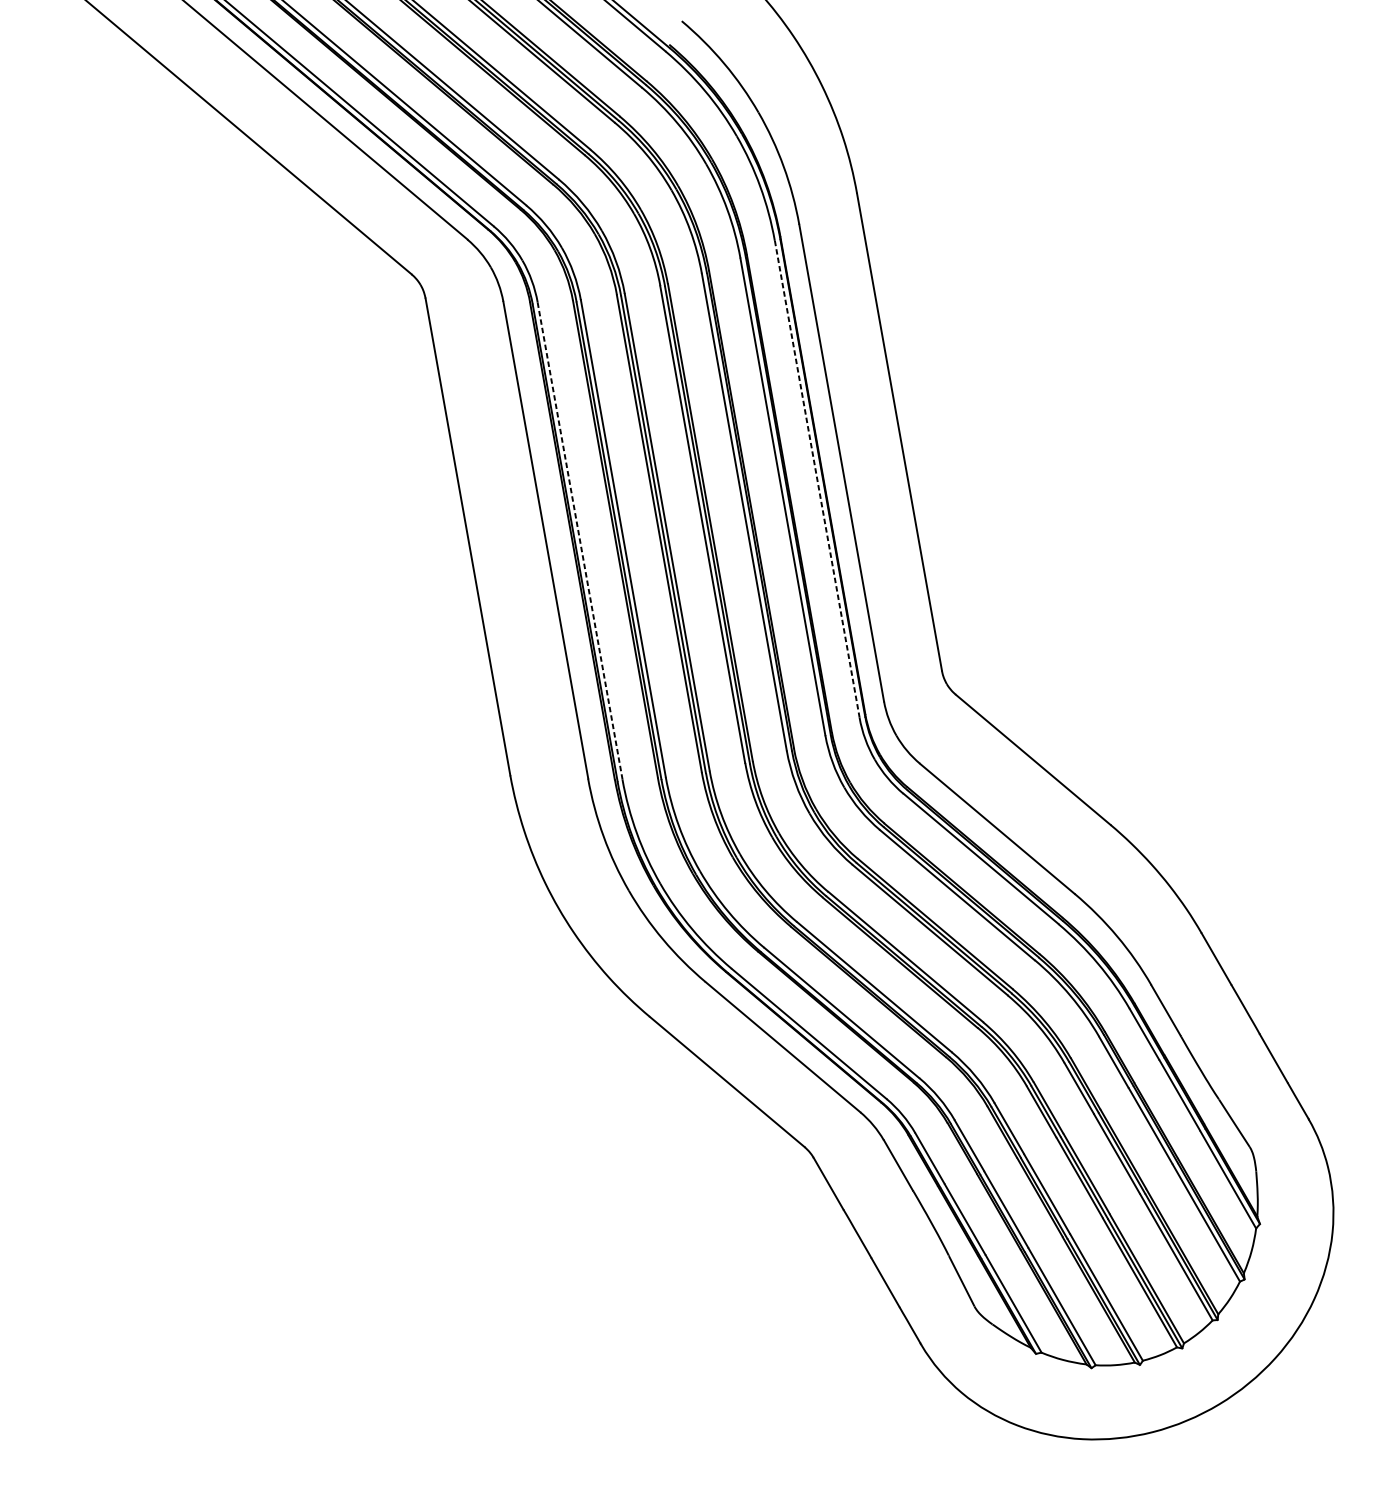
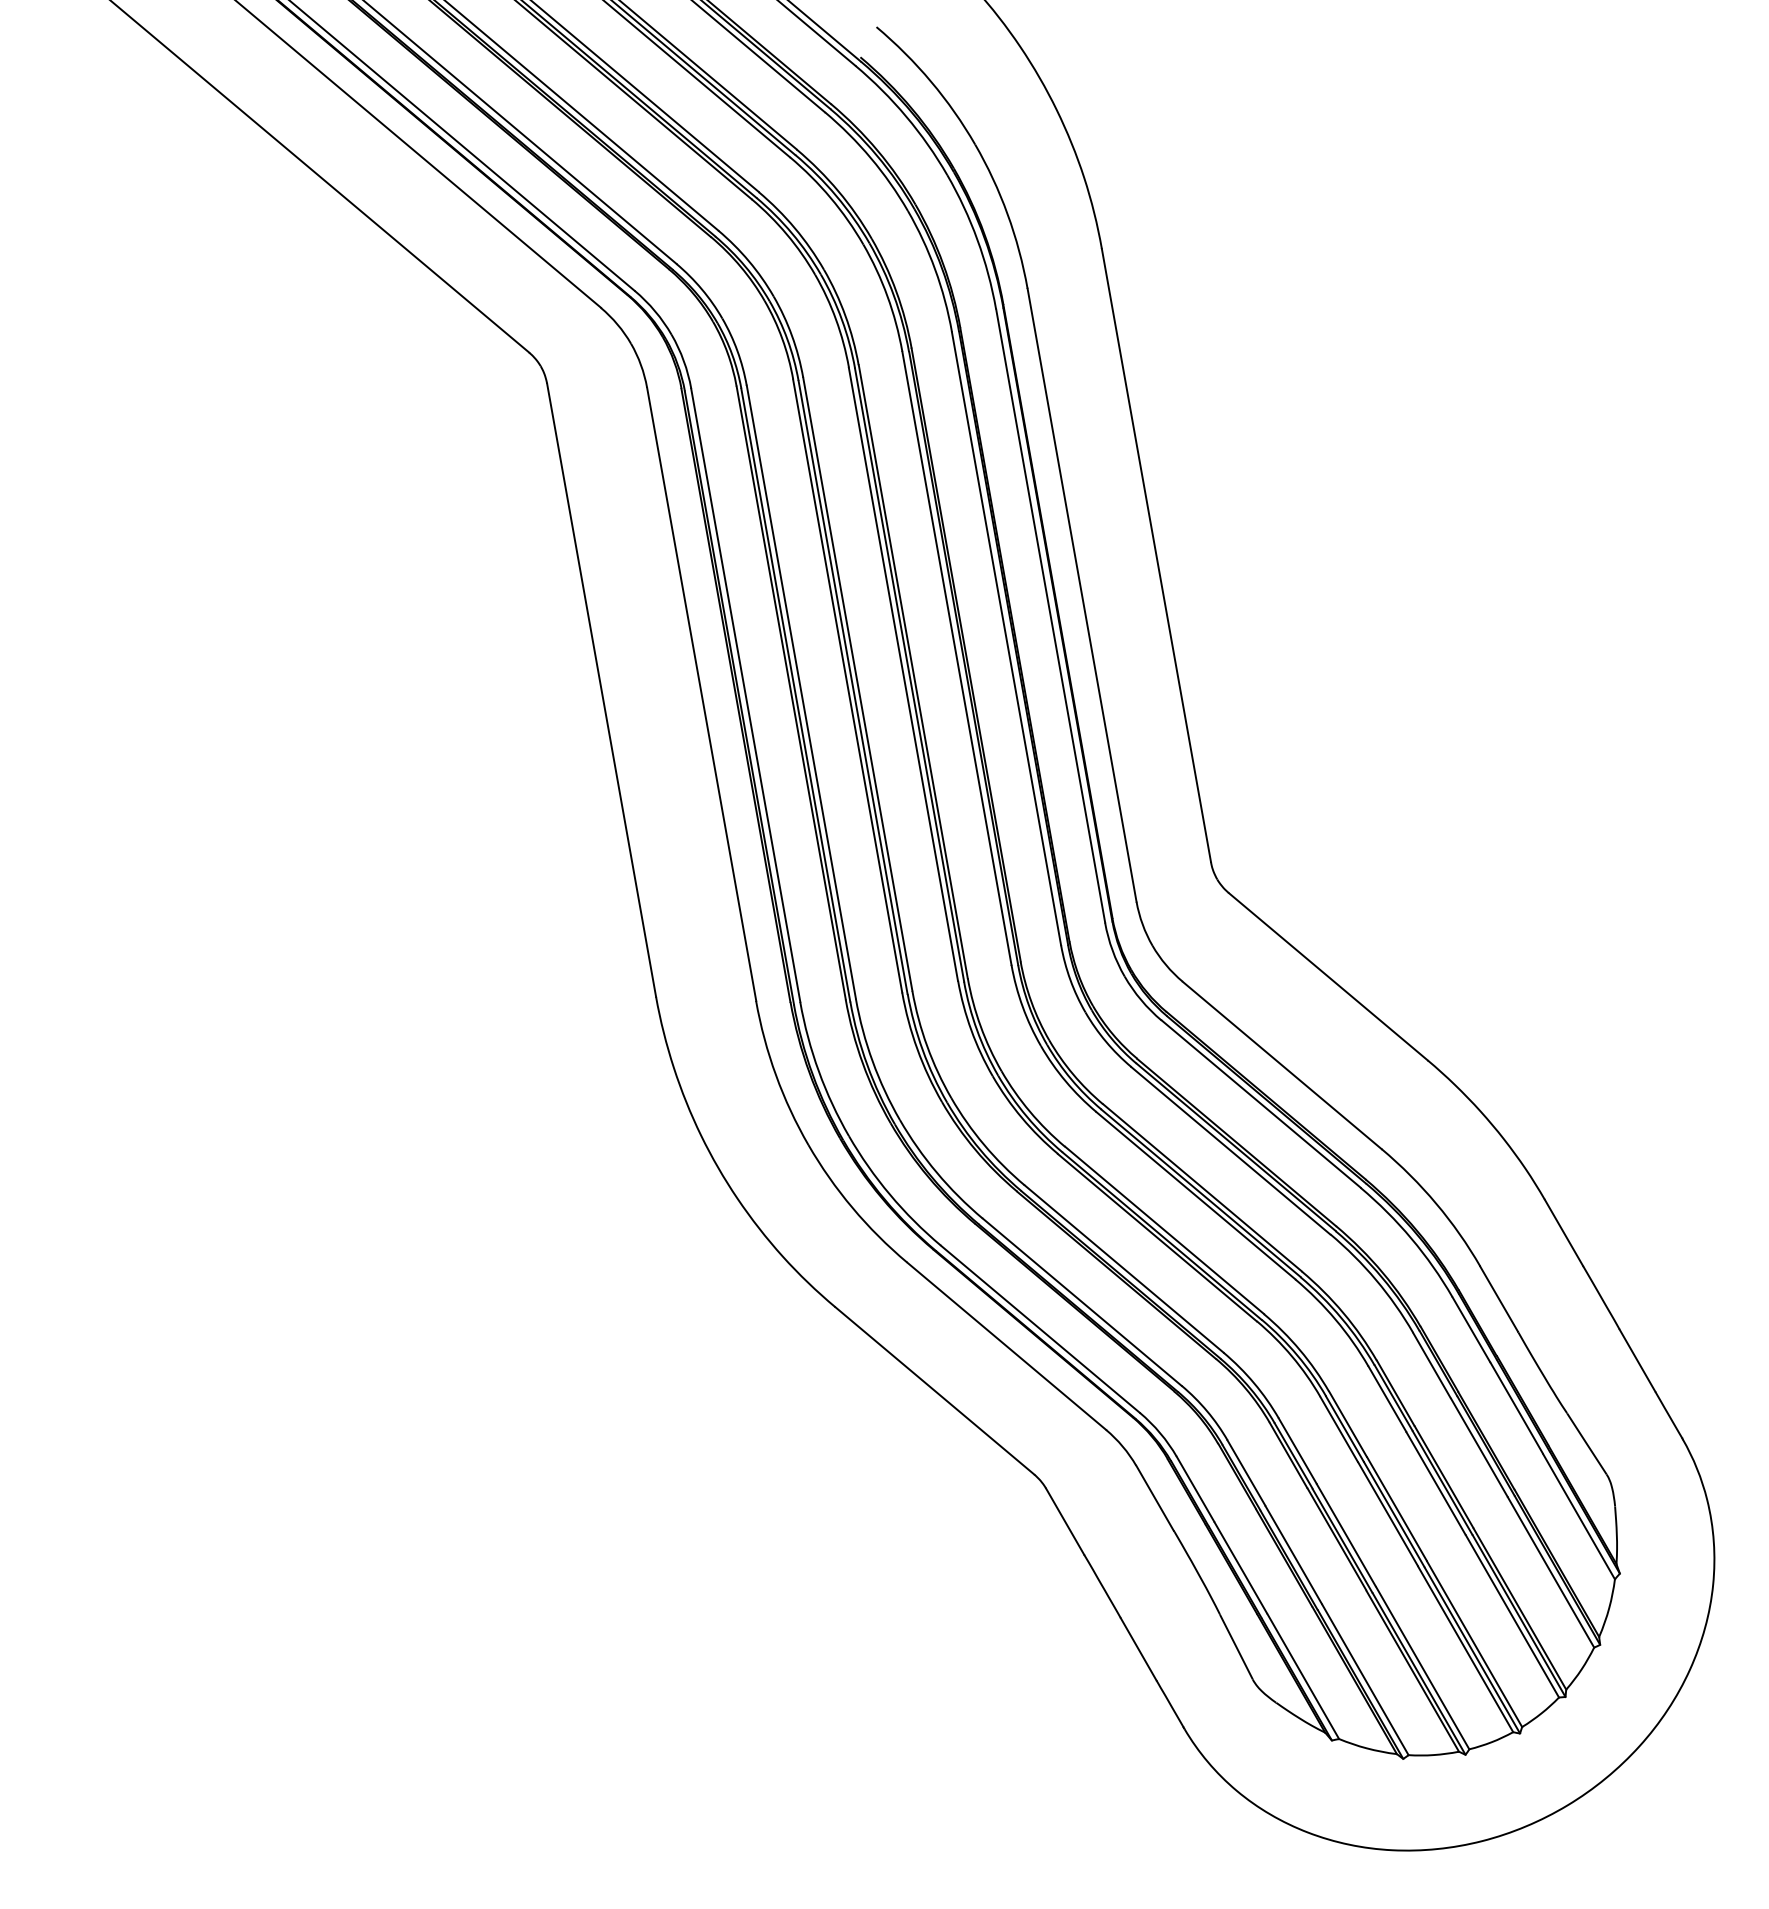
line: (817, 479) -> (1050, 616), dashed -> solid
line: (579, 541) -> (745, 695), dashed -> solid

